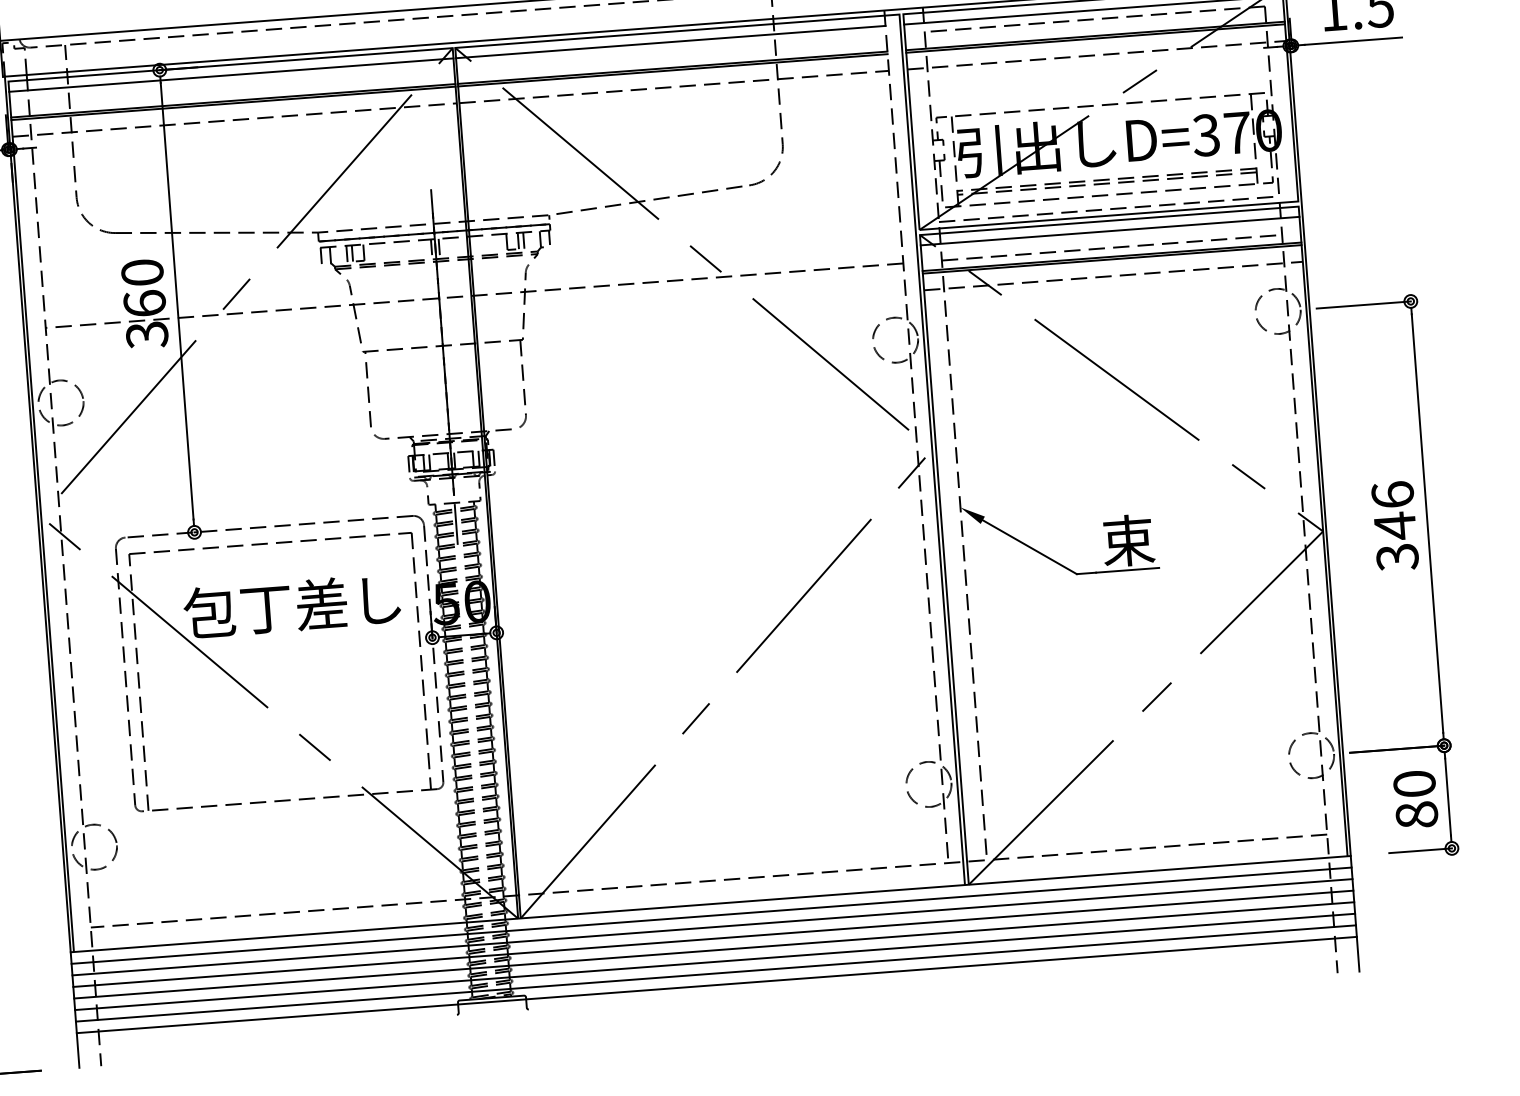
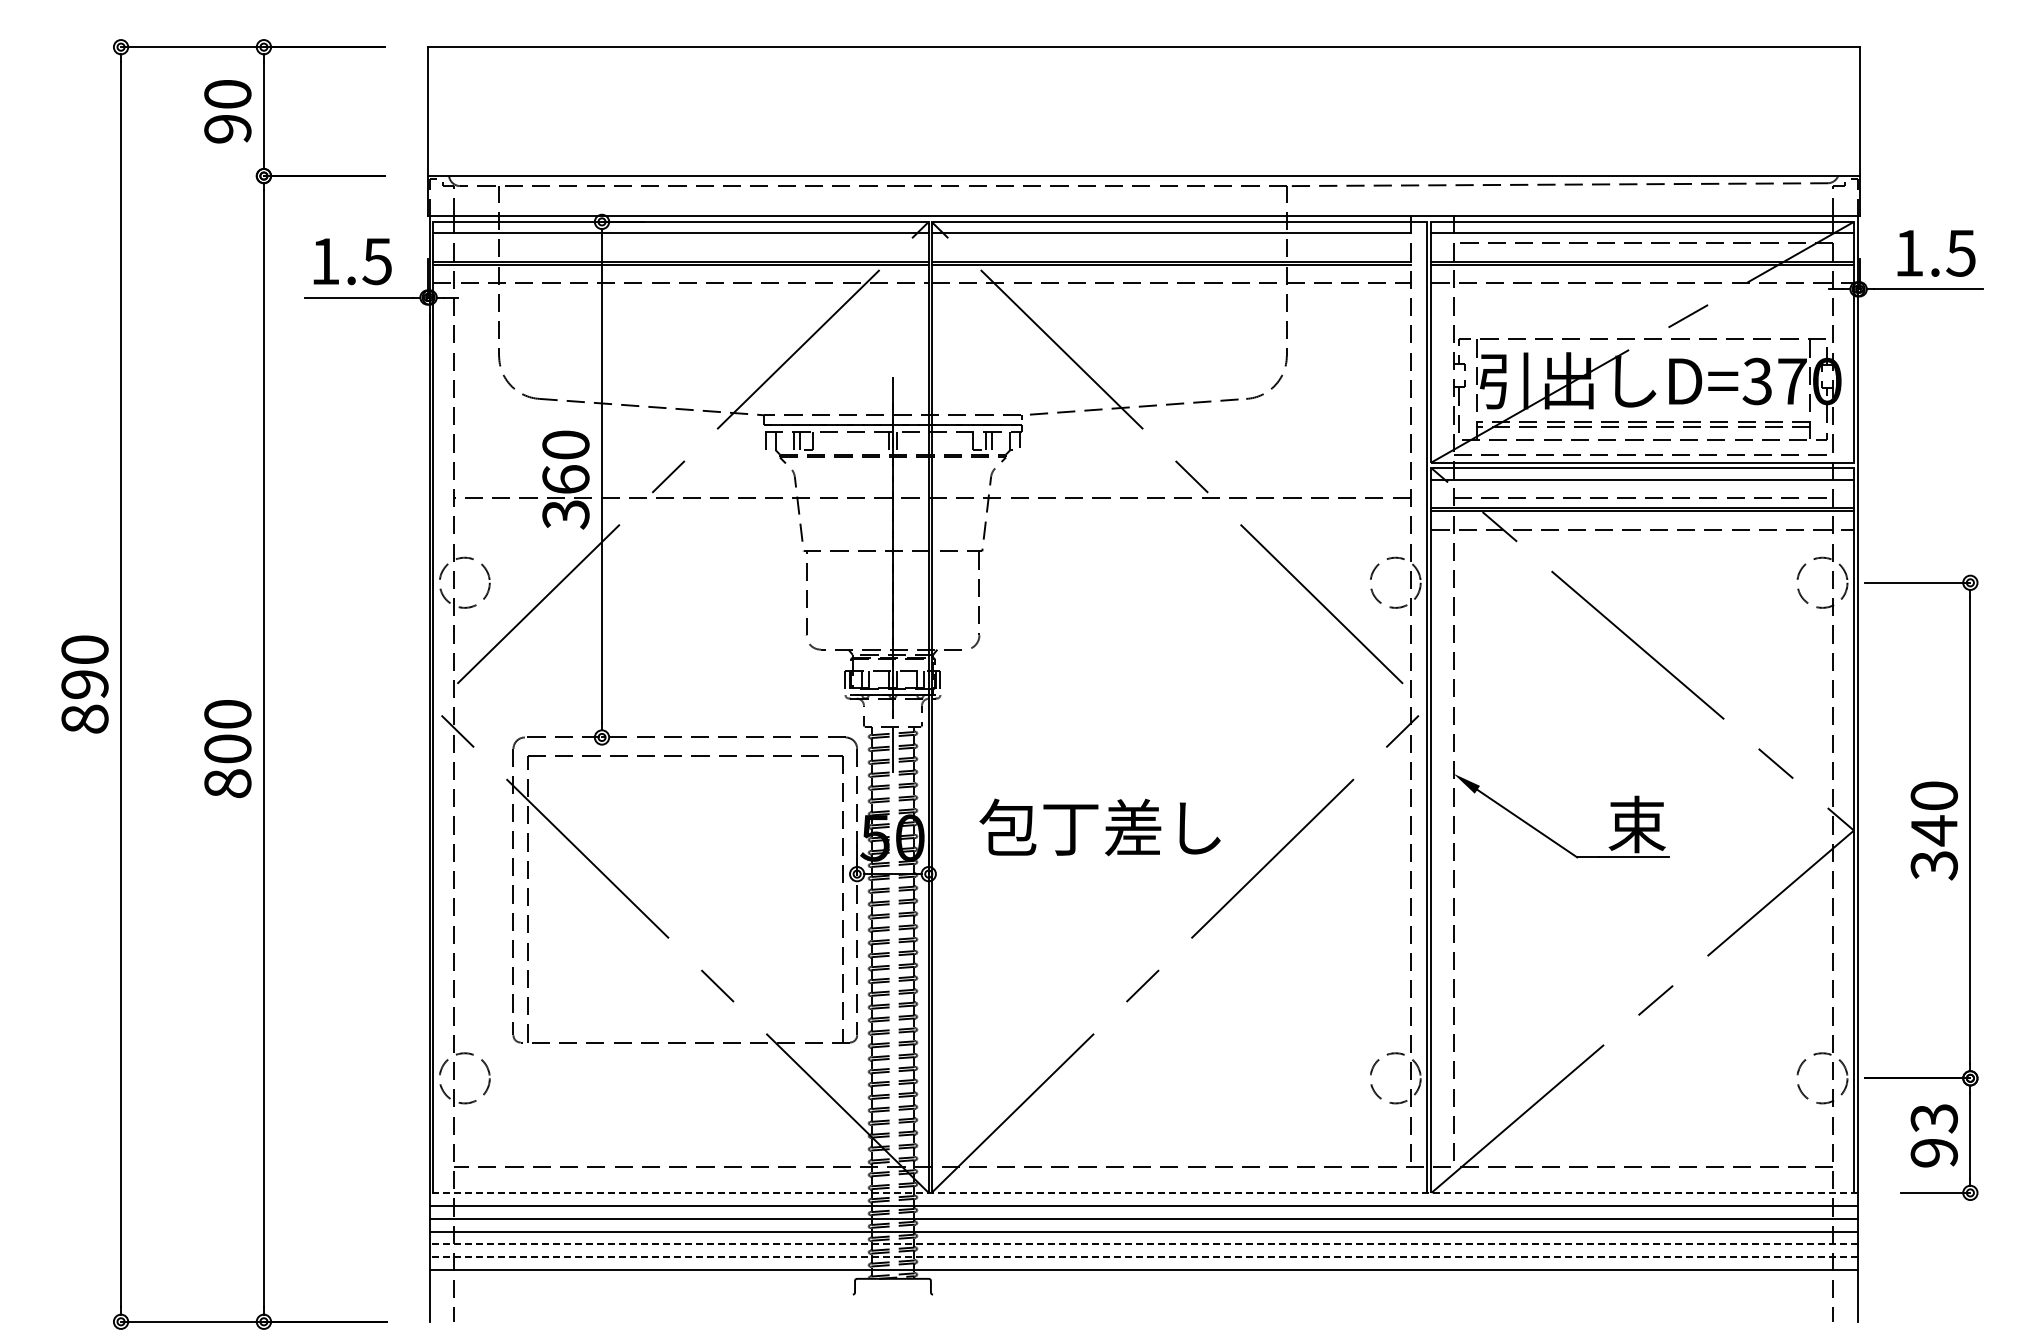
text: (1392, 494) -> (1933, 795), 346 -> 340
text: (291, 606) -> (1099, 827), moved
text: (1415, 799) -> (1934, 1135), 80 -> 93
line: (710, 903) -> (1143, 1192), solid -> dashed
line: (714, 950) -> (1143, 1244), solid -> dashed
line: (715, 962) -> (1143, 1257), solid -> dashed
line: (716, 985) -> (1143, 1283), removed

